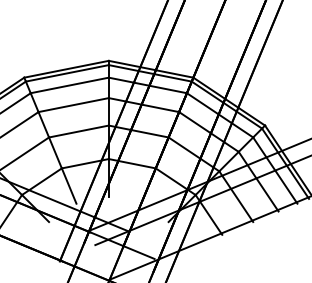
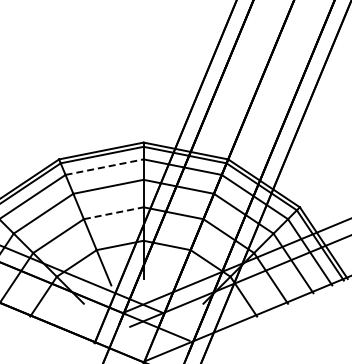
line: (69, 85) -> (104, 167), solid -> dashed
line: (79, 131) -> (114, 213), solid -> dashed

